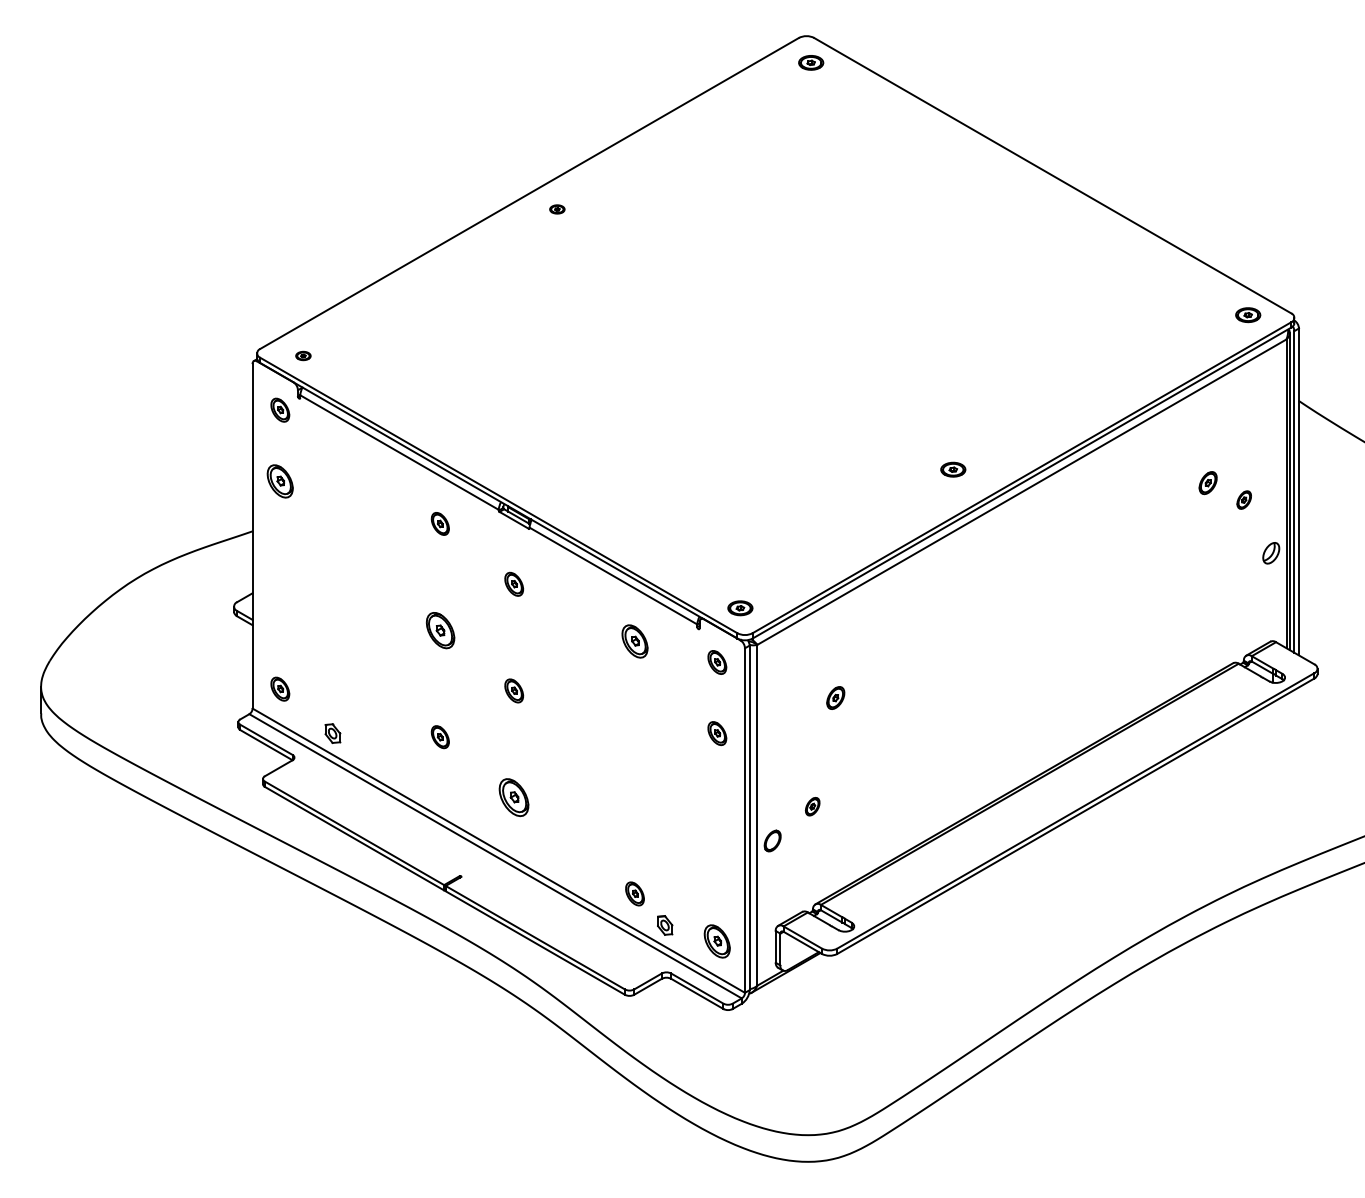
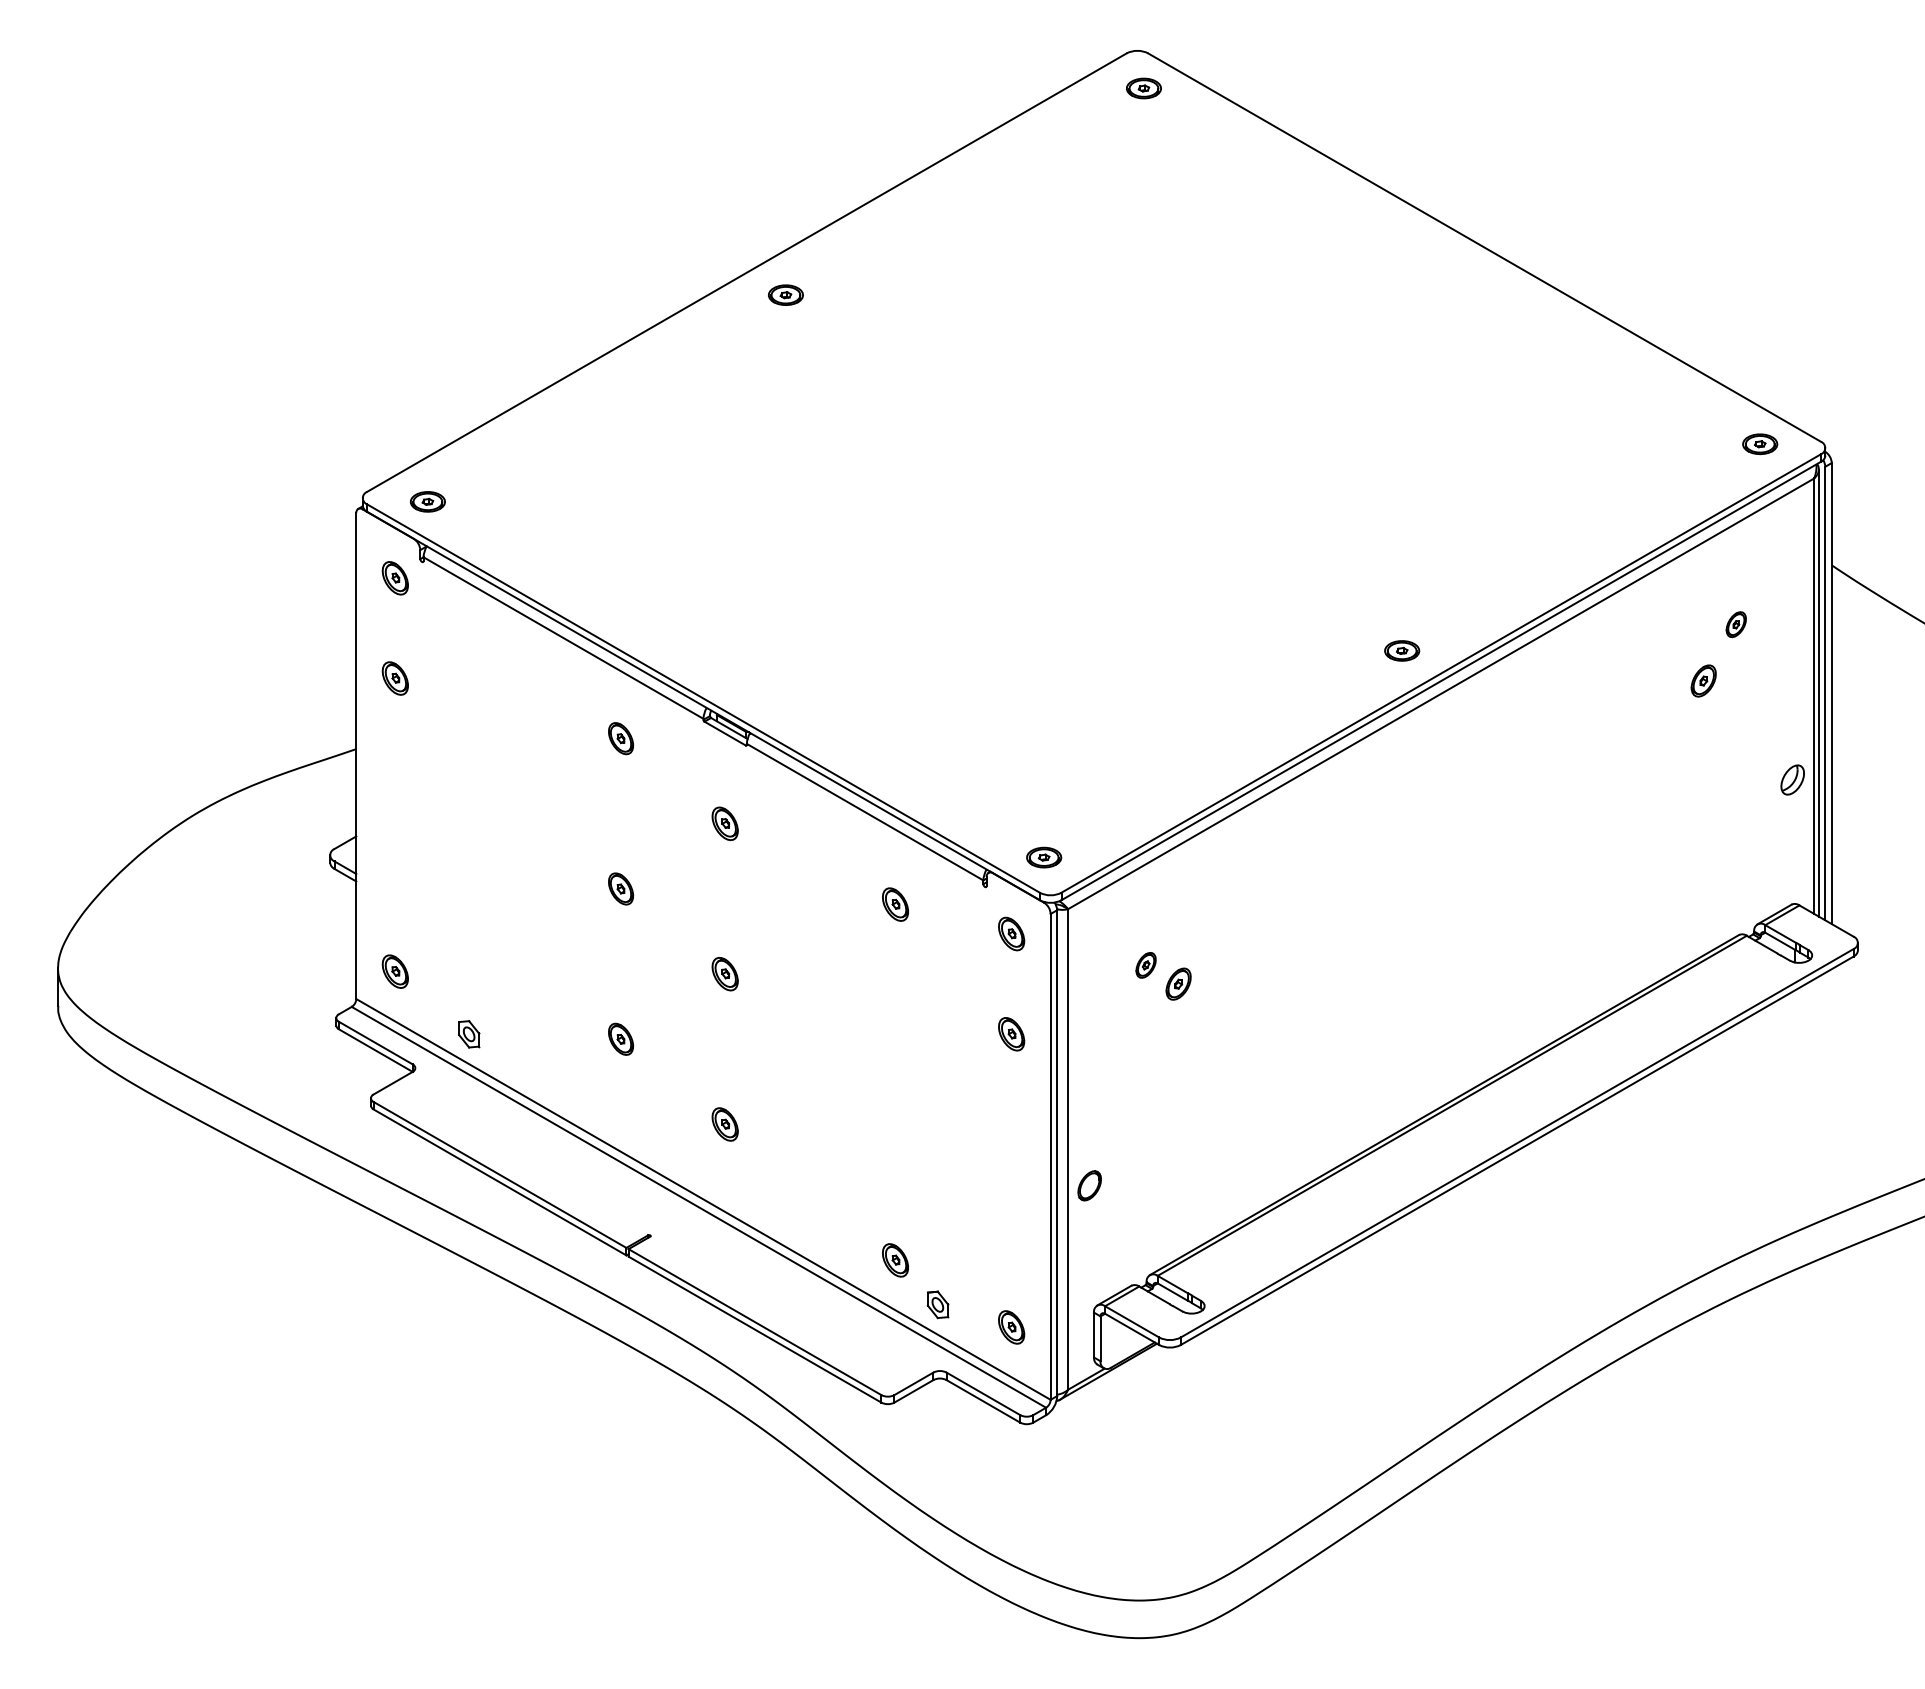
part: (557, 209) -> (786, 295), size x1.67
part: (303, 355) -> (428, 501), size x1.67
part: (953, 469) -> (1402, 650), moved
part: (280, 480) -> (395, 677), size x0.71
part: (1243, 499) -> (1735, 623), moved
part: (439, 630) -> (619, 888), size x0.62
part: (634, 641) -> (894, 904), size x0.71
part: (514, 797) -> (725, 1124), size x0.62
part: (812, 806) -> (1145, 965), moved
part: (717, 941) -> (1011, 1327), size x0.71

